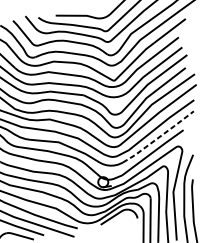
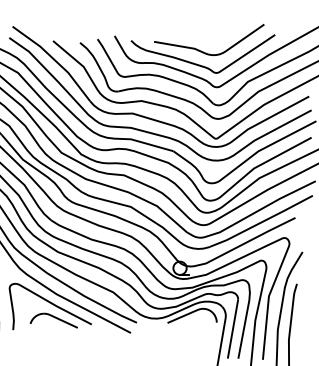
line: (158, 137) -> (261, 222), dashed -> solid

